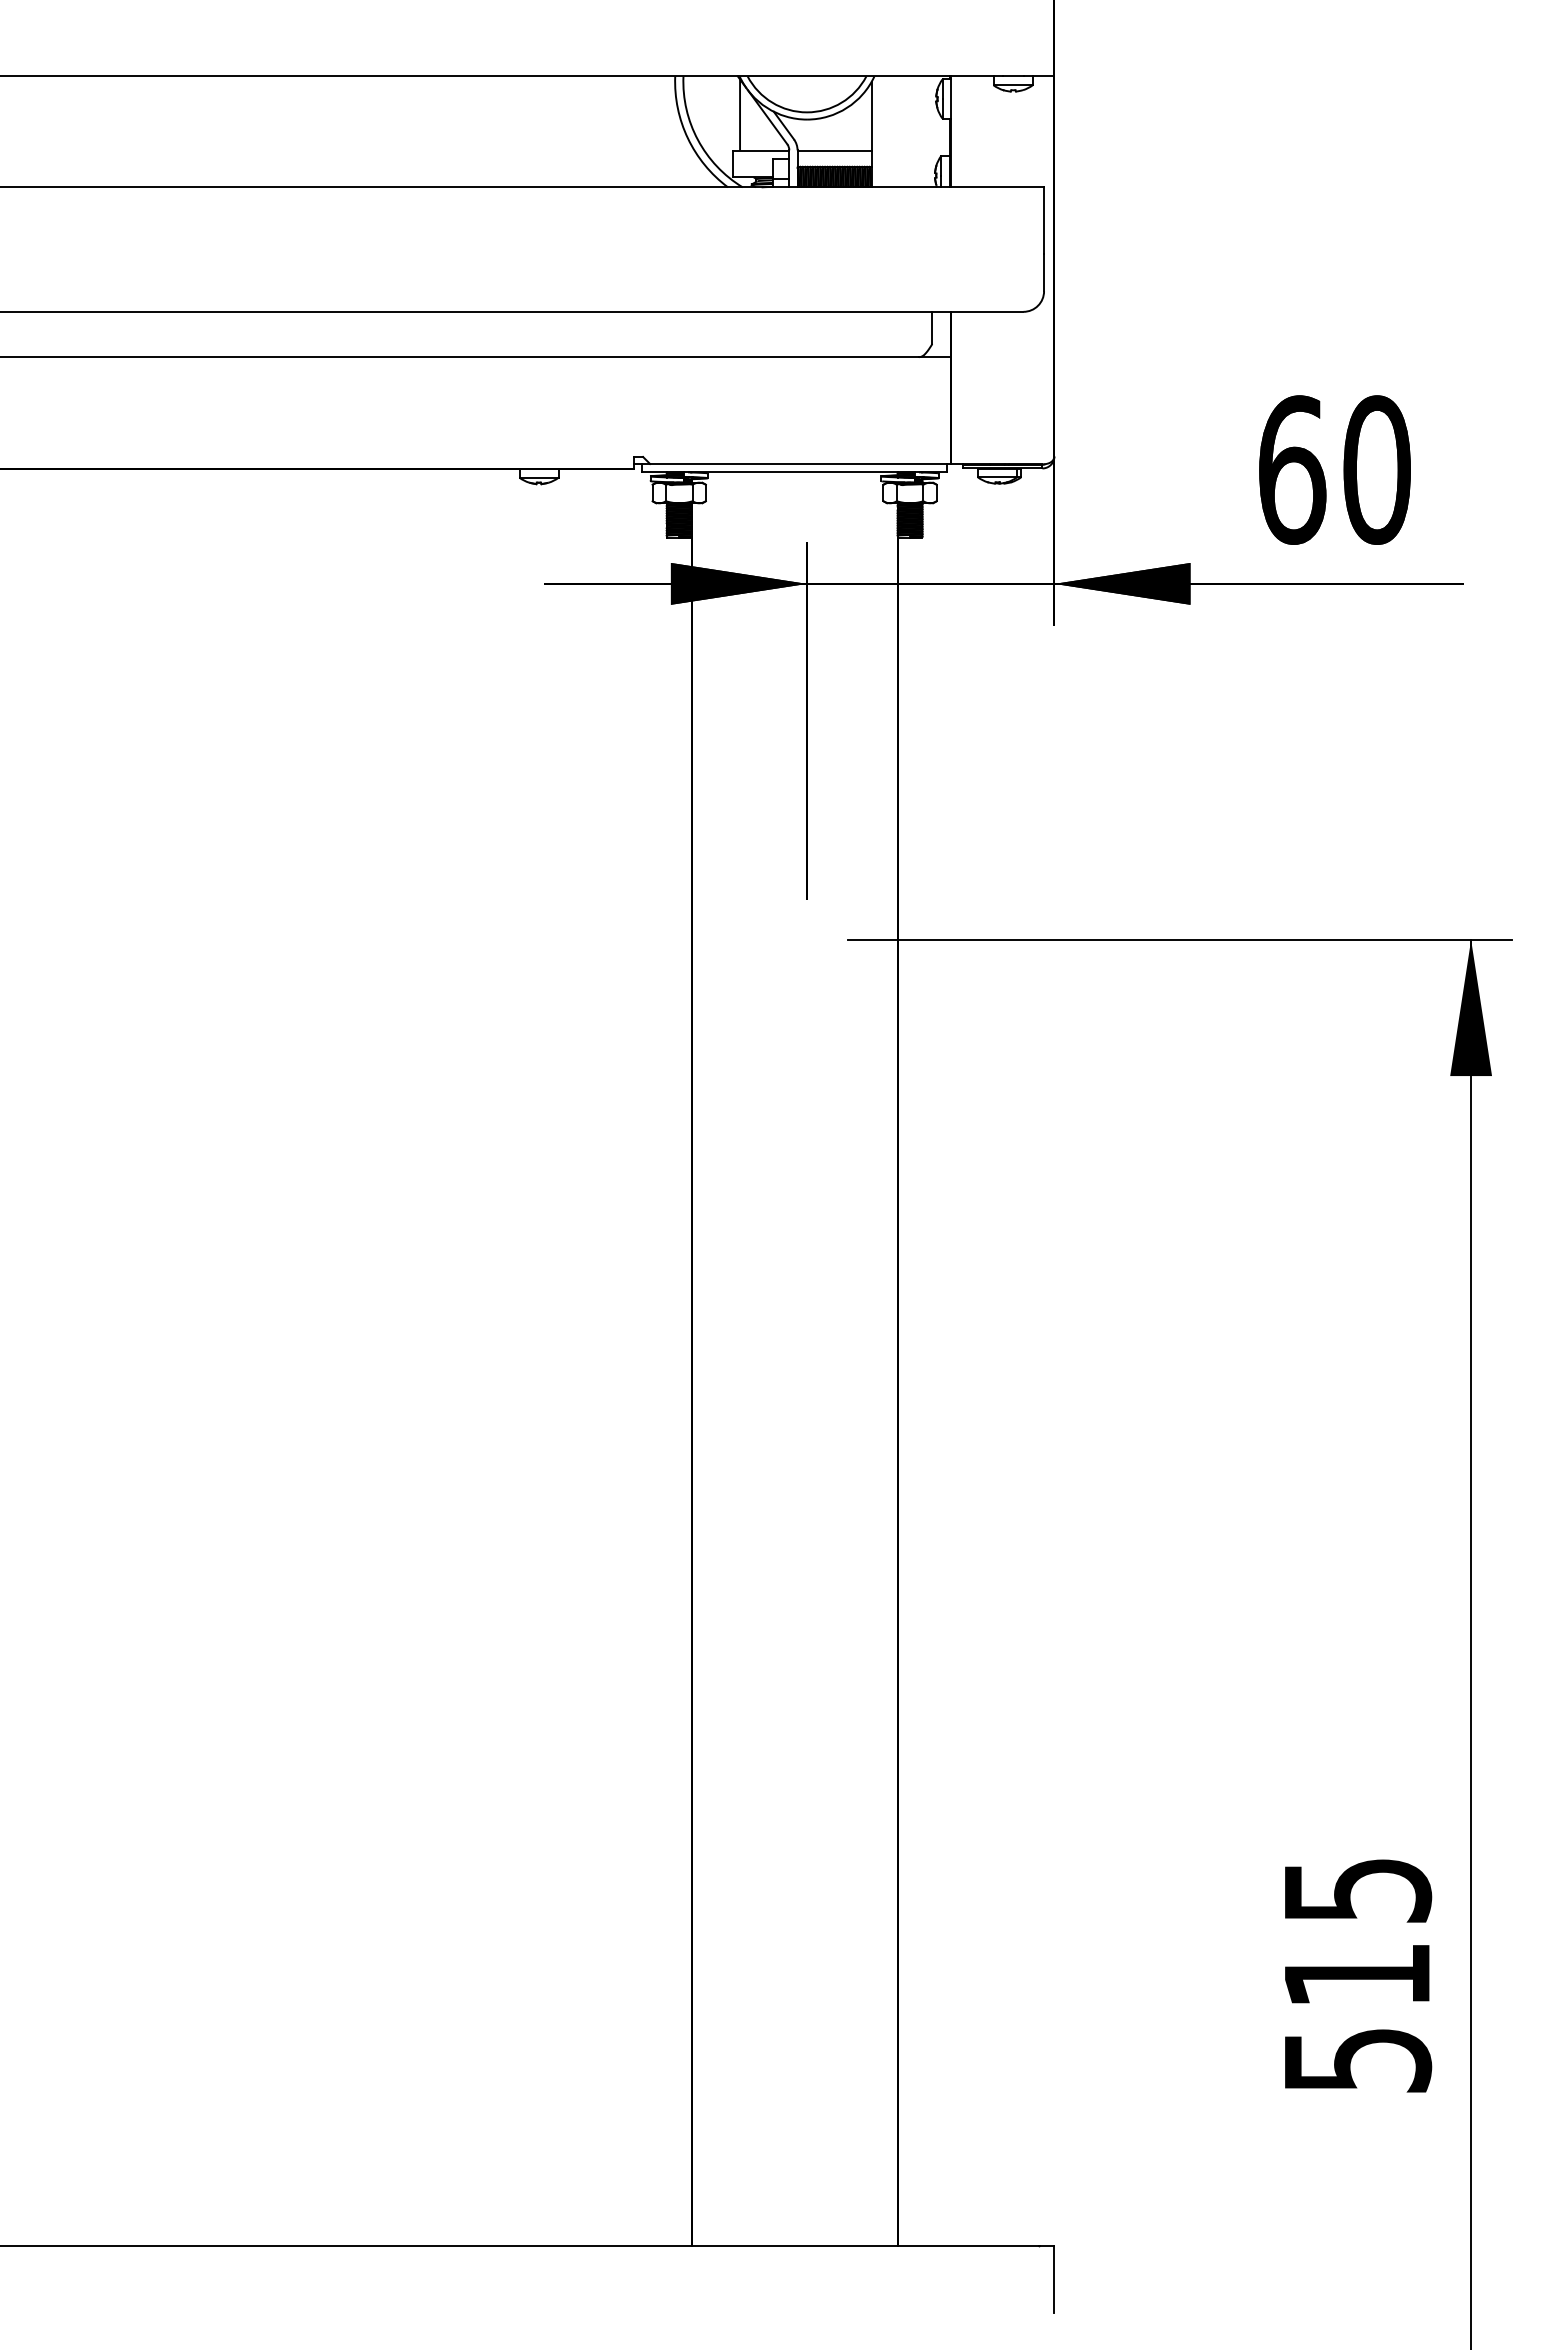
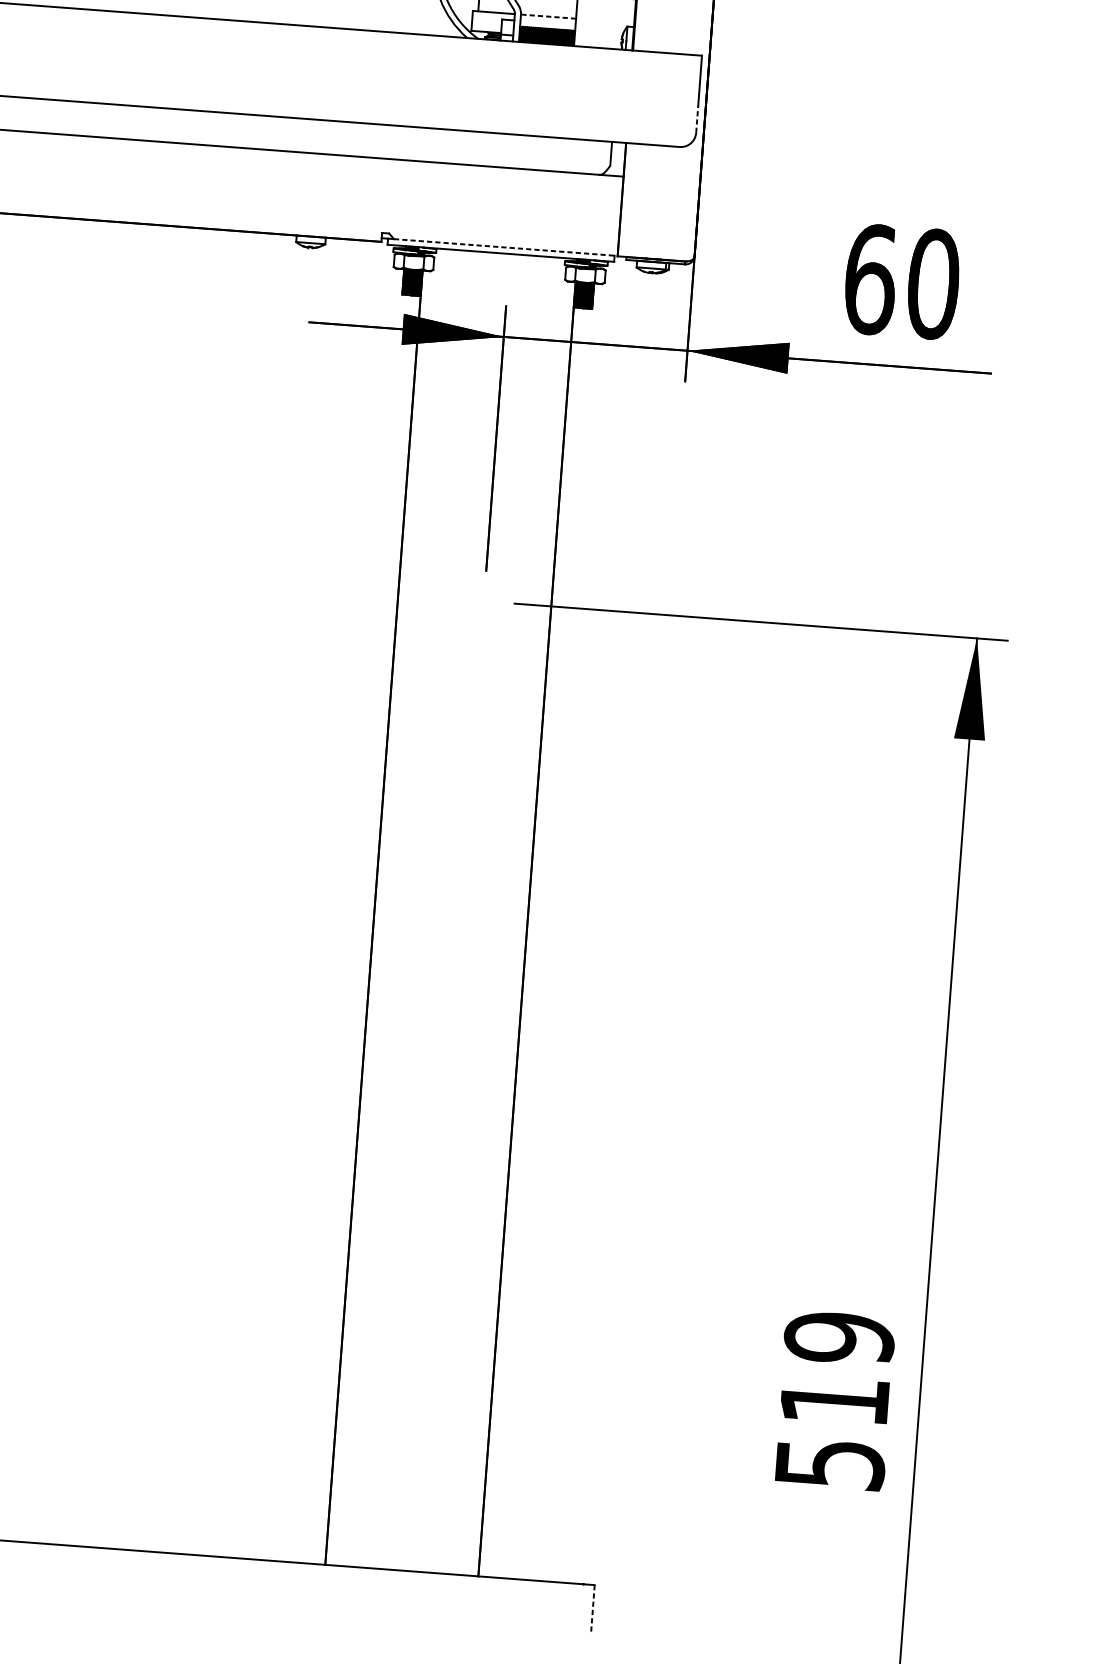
line: (834, 150) -> (548, 16), solid -> dashed
line: (1044, 272) -> (697, 118), solid -> dashed
line: (800, 463) -> (505, 247), solid -> dashed
text: (1356, 1890) -> (838, 1337), 515 -> 519
line: (1054, 2279) -> (592, 1609), solid -> dashed

